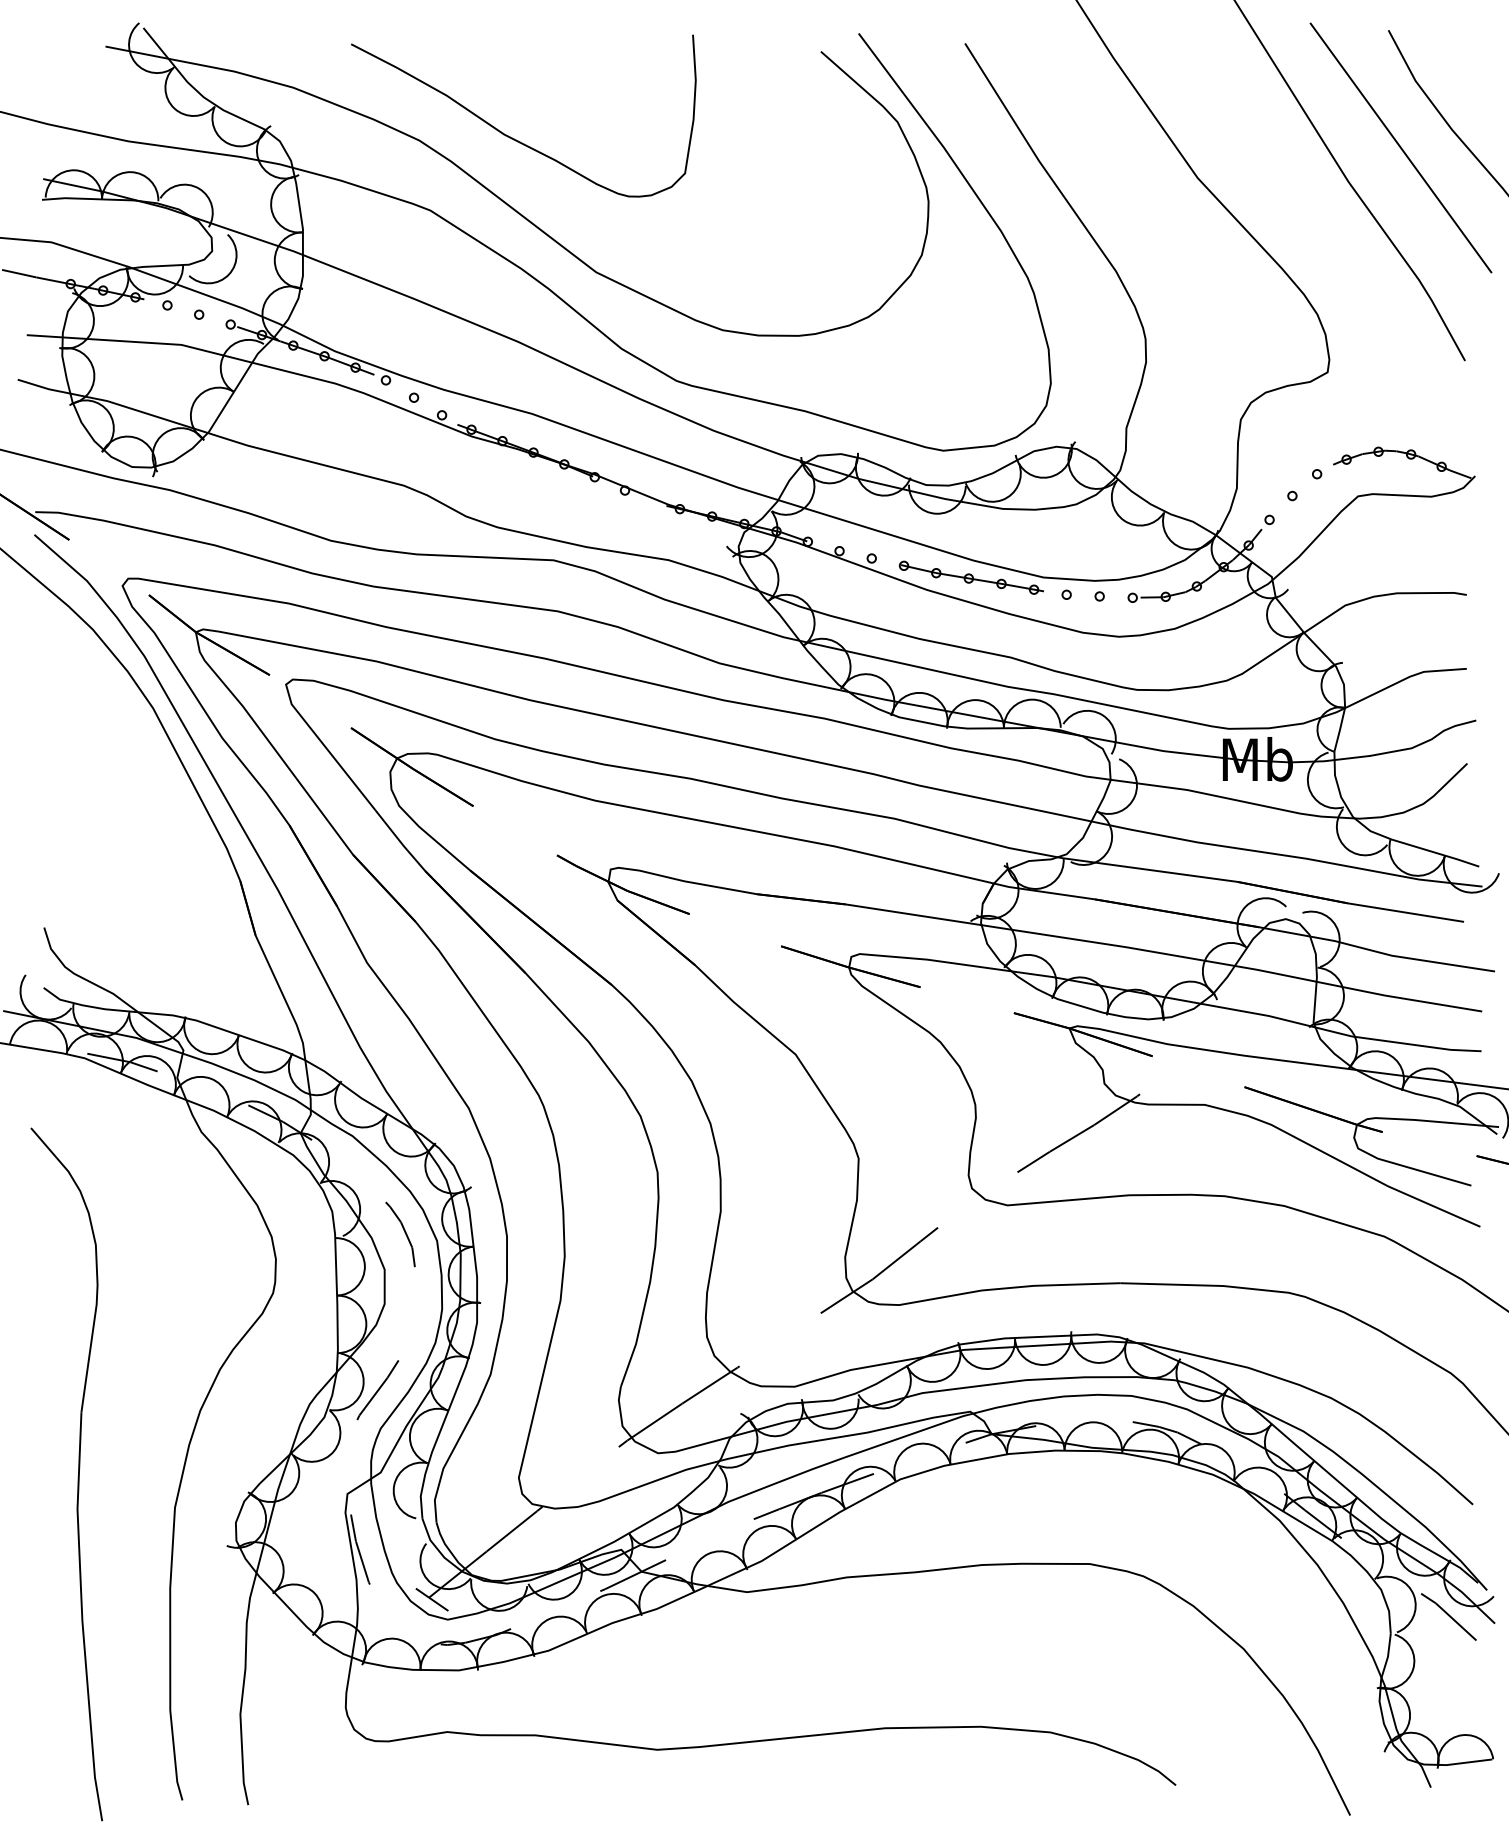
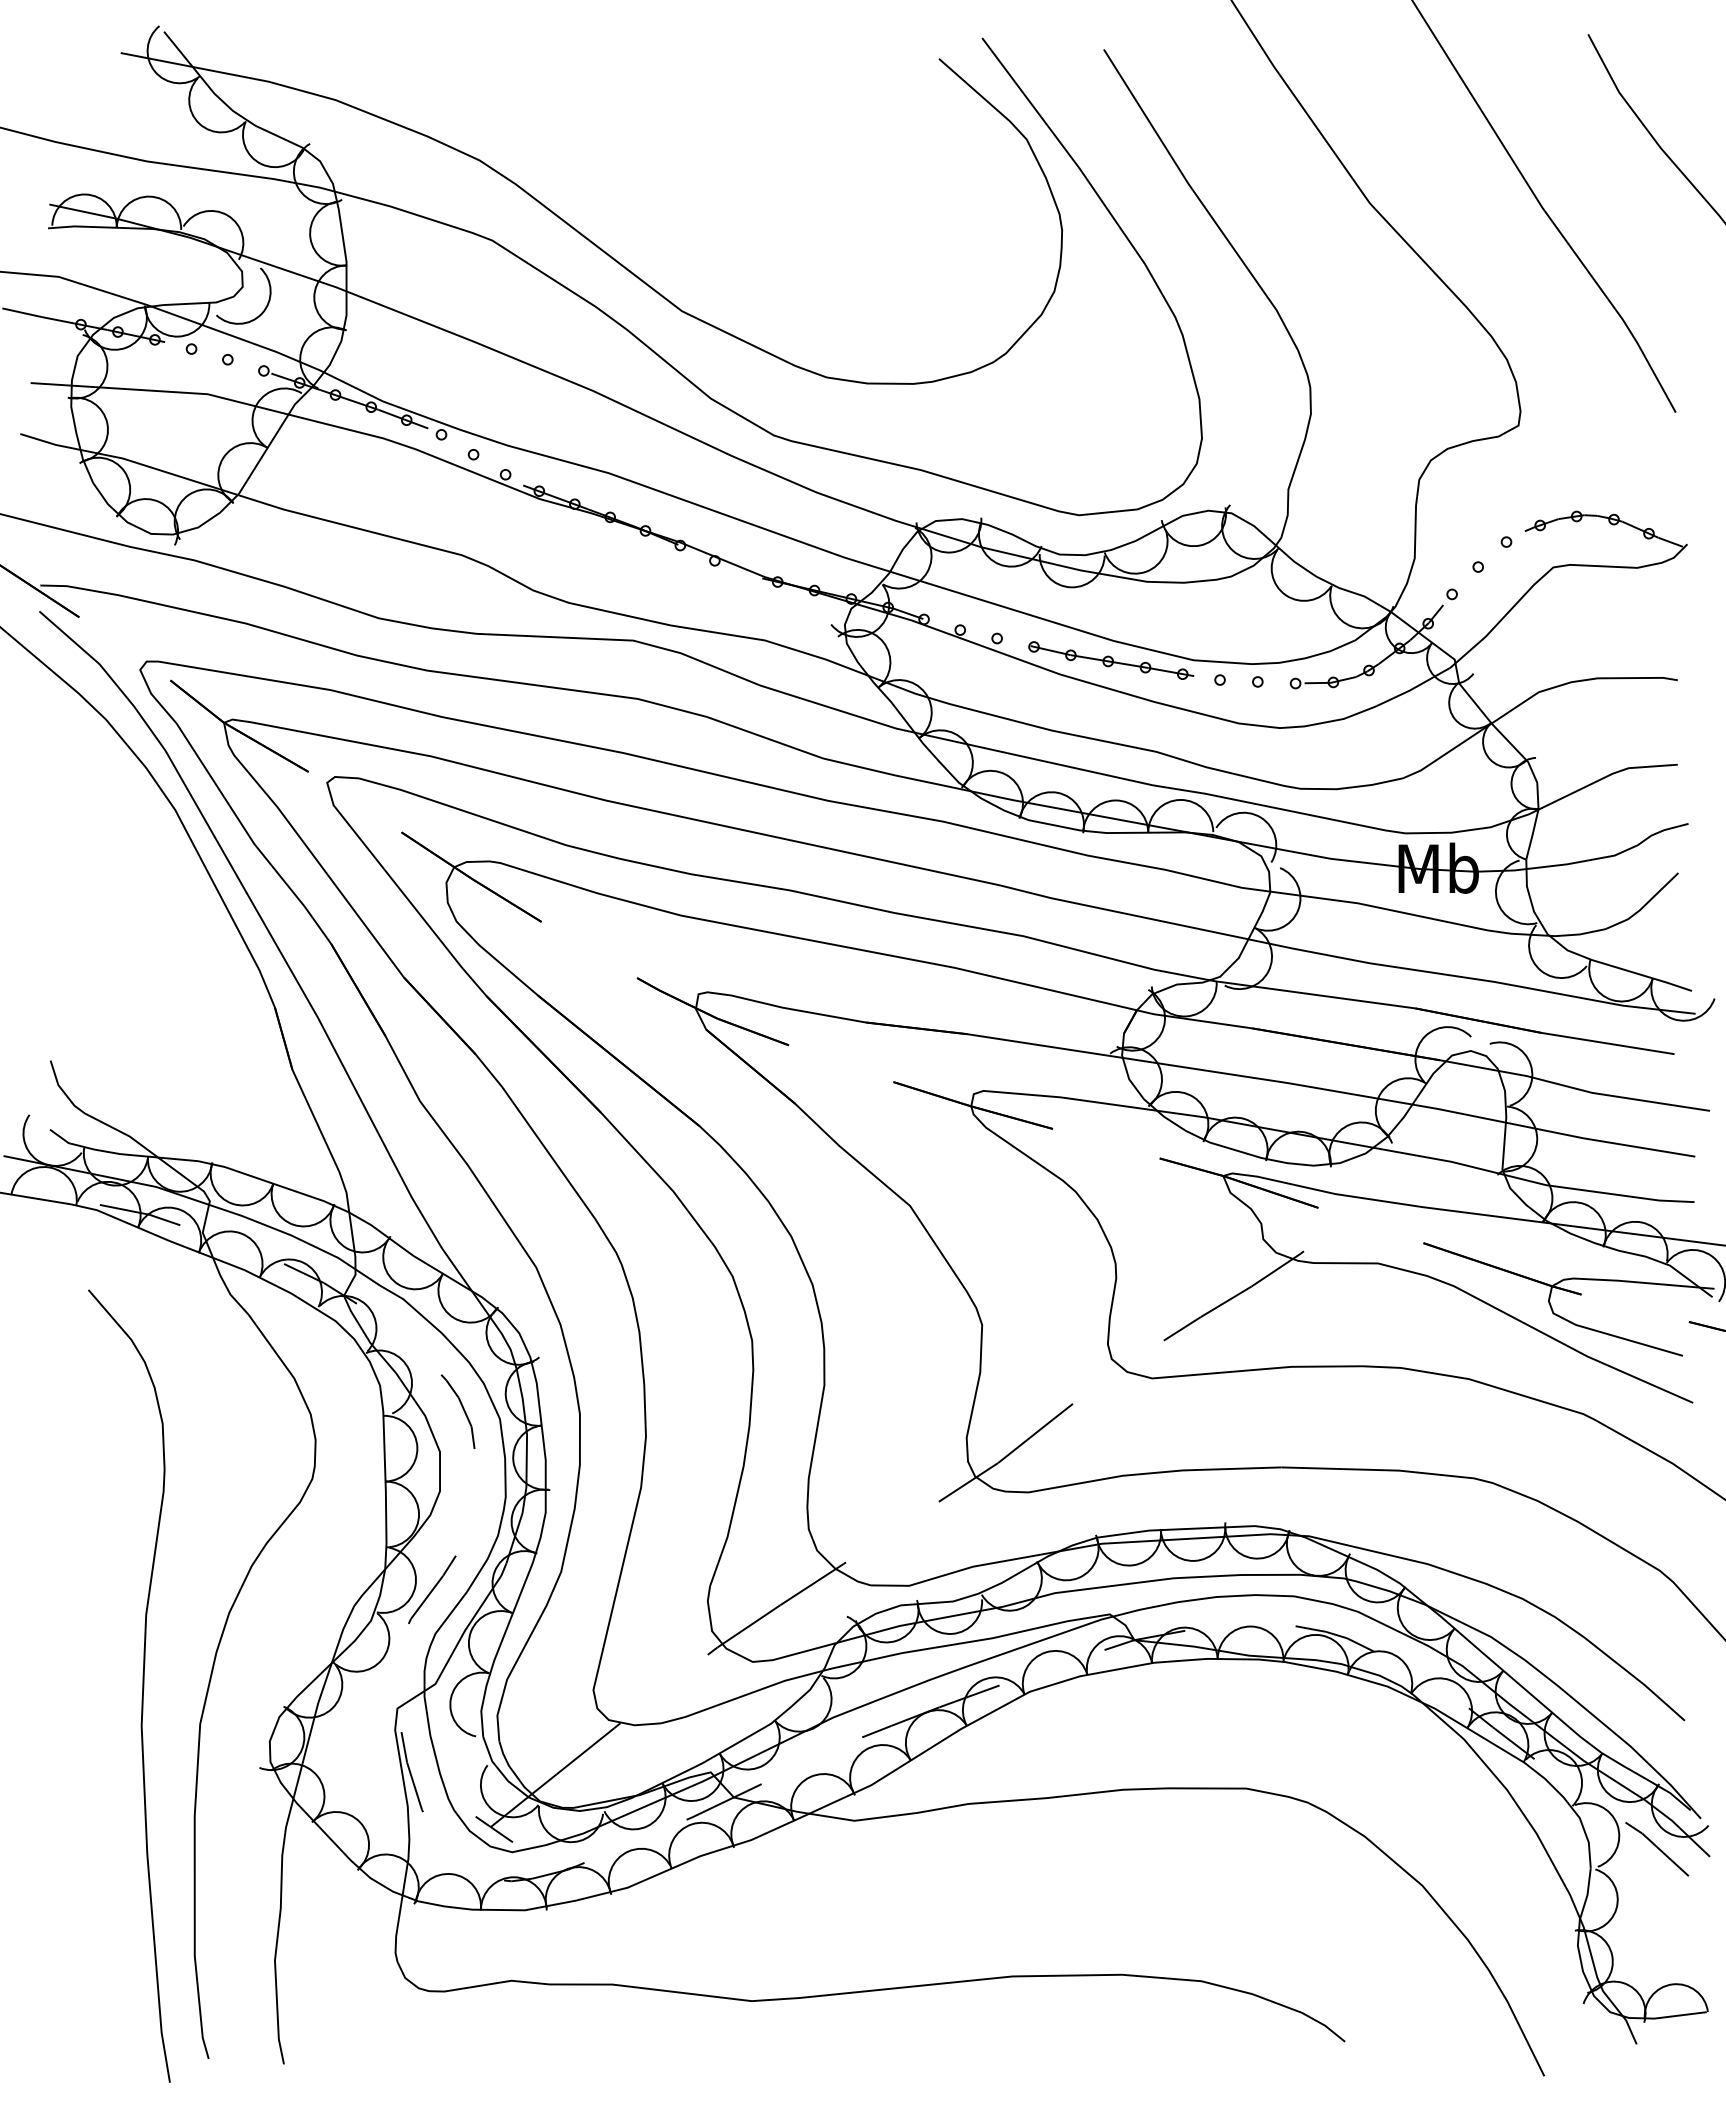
curve: (512, 137) -> (586, 157), removed
line: (1401, 147) -> (1602, 168), removed
part: (78, 1473) -> (142, 1685), moved

